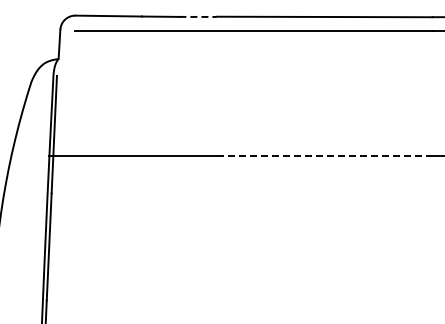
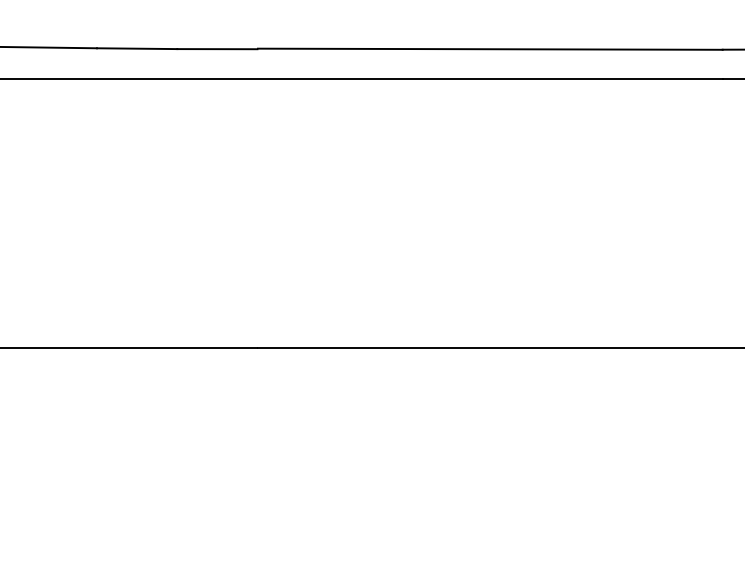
line: (198, 16) -> (218, 48), dashed -> solid
line: (324, 155) -> (489, 347), dashed -> solid

